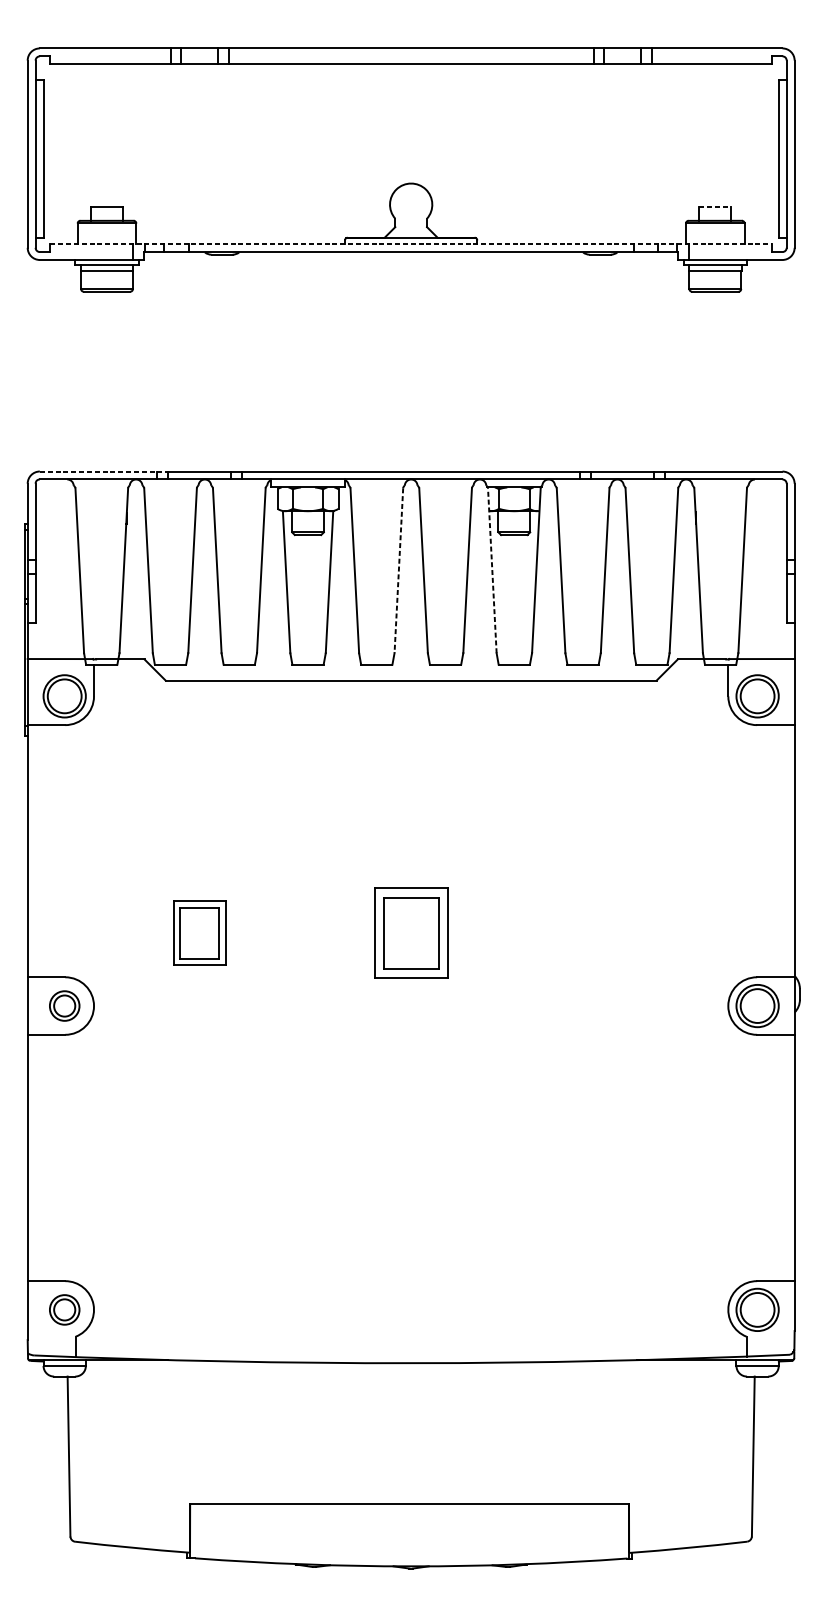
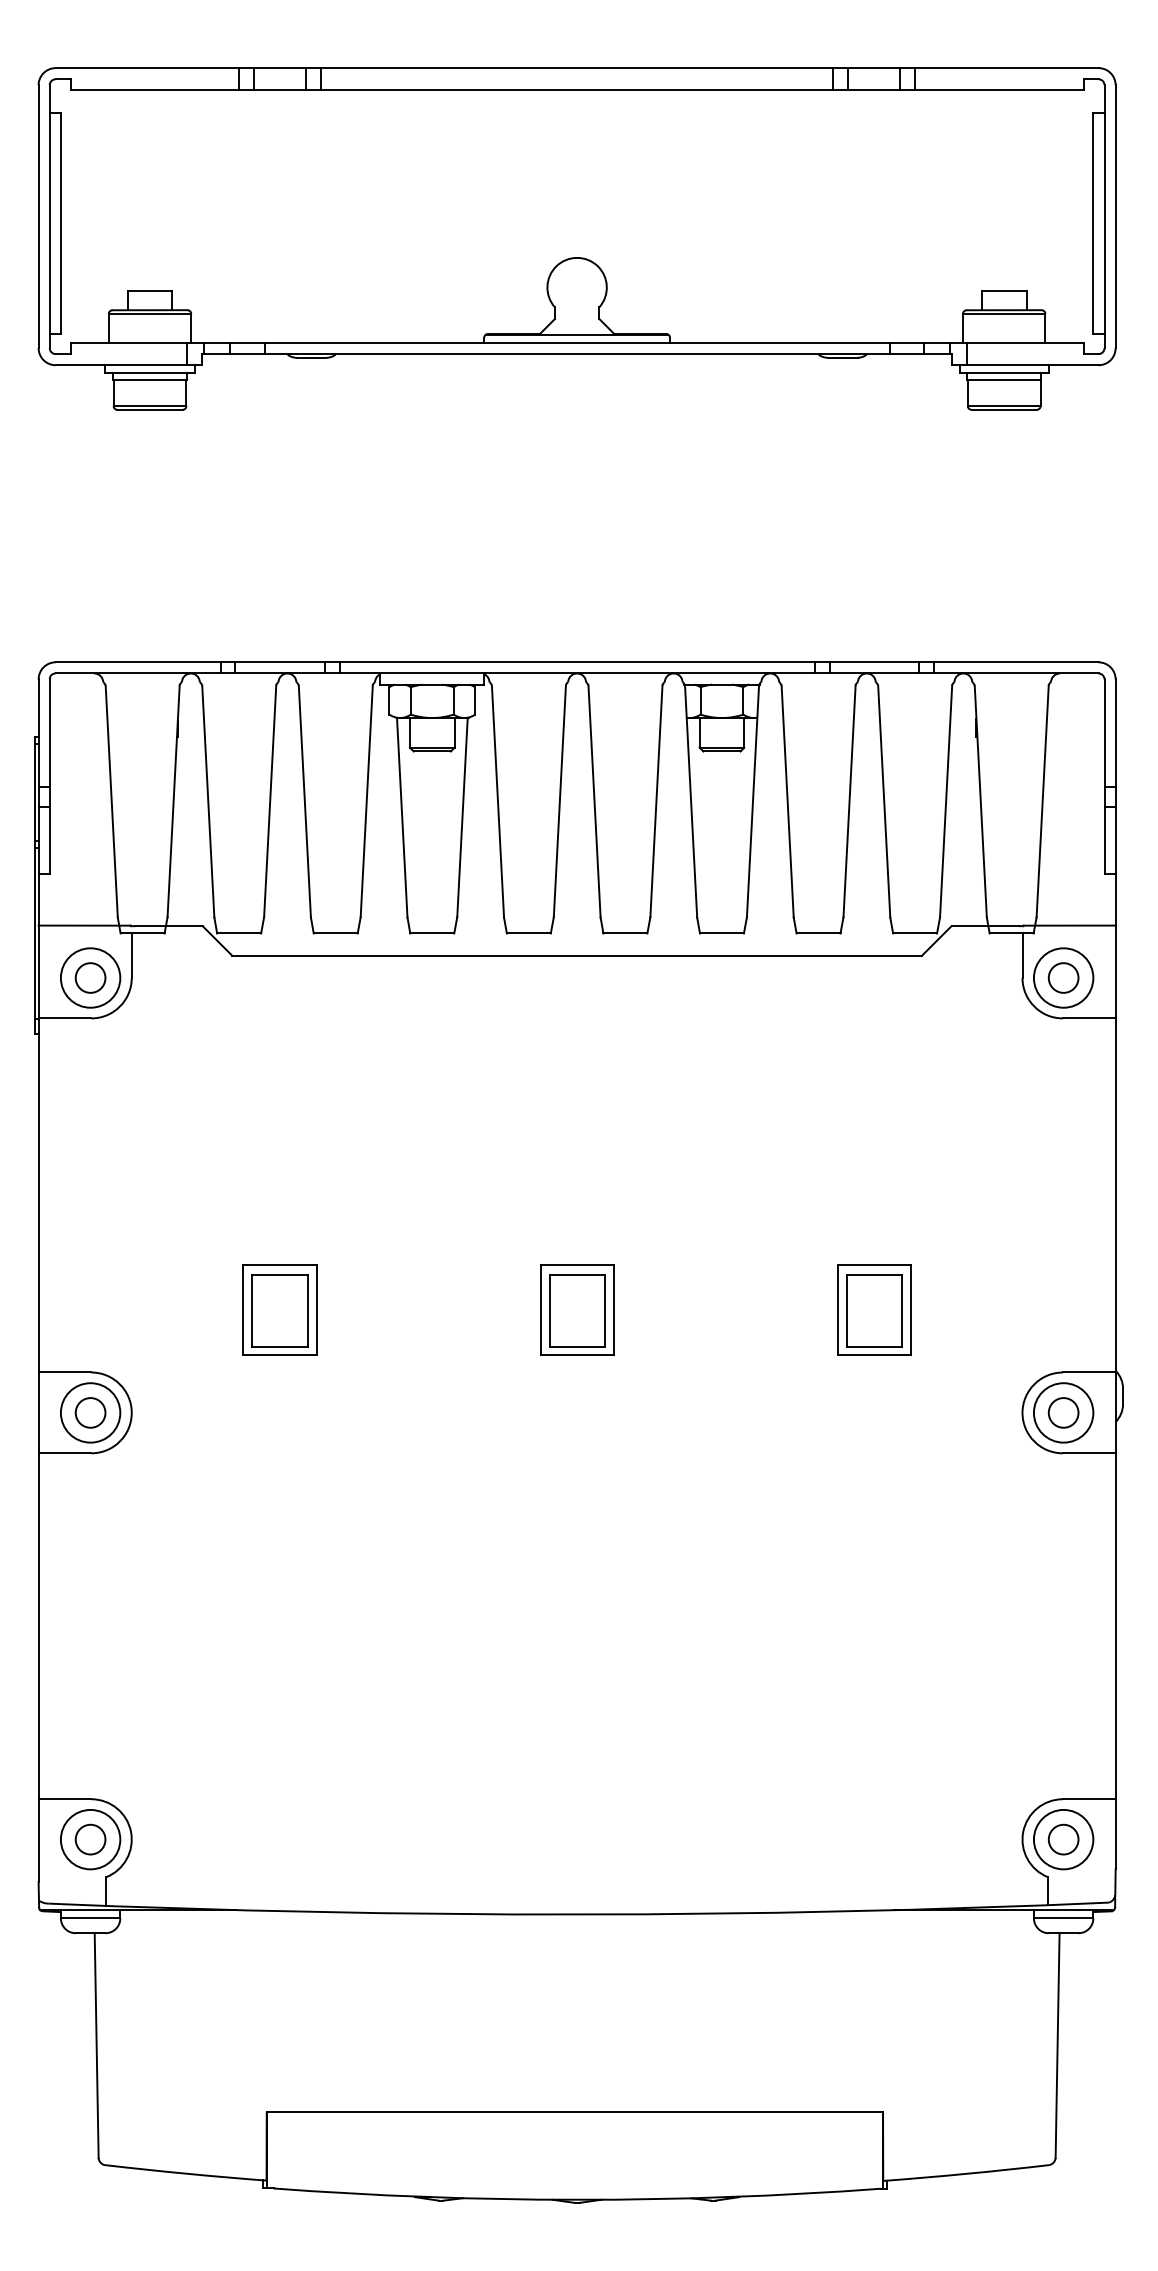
line: (715, 206) -> (1004, 290), dashed -> solid
line: (411, 243) -> (577, 342), dashed -> solid
line: (103, 471) -> (145, 662), dashed -> solid
line: (398, 570) -> (559, 801), dashed -> solid
line: (492, 570) -> (691, 801), dashed -> solid
circle: (64, 695) -> (90, 977), size x0.62
circle: (757, 695) -> (1063, 977), size x0.62
part: (411, 932) -> (577, 1309), size x0.71
part: (622, 932) -> (874, 1309), added
circle: (64, 1005) -> (90, 1412), size x1.43
circle: (757, 1005) -> (1063, 1412), size x0.62
circle: (64, 1309) -> (90, 1839), size x1.43
circle: (757, 1309) -> (1063, 1839), size x0.62

